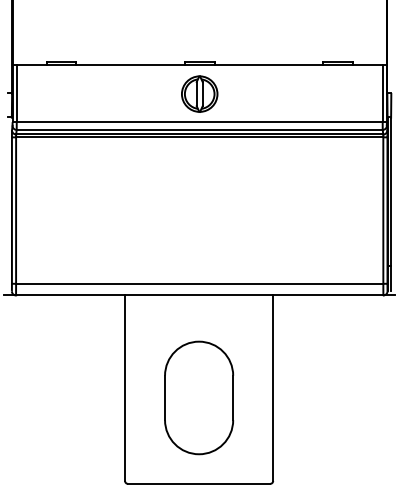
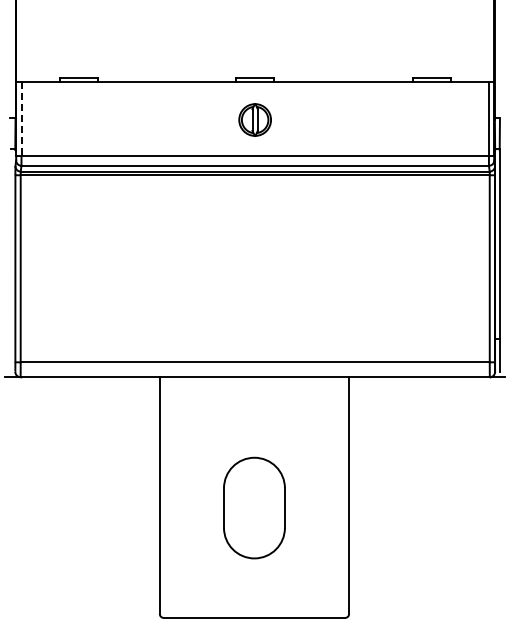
line: (16, 93) -> (21, 119), solid -> dashed
part: (199, 93) -> (254, 119), size x0.7
part: (199, 397) -> (254, 507), size x0.7

